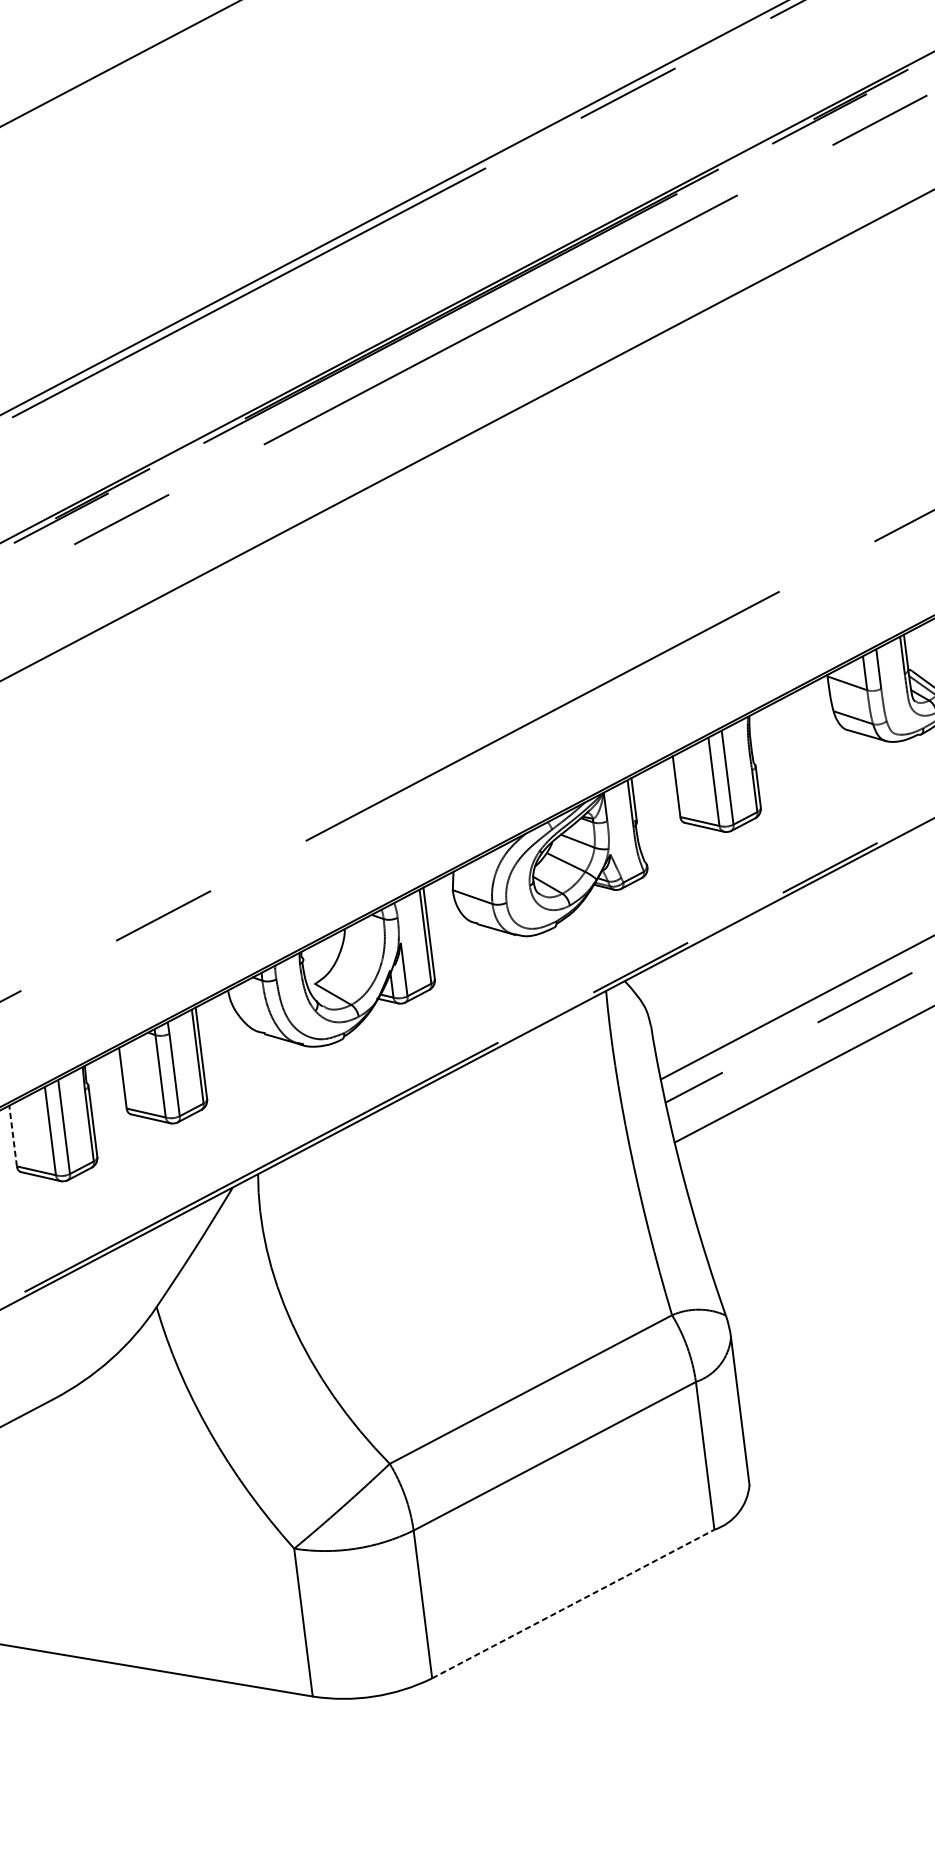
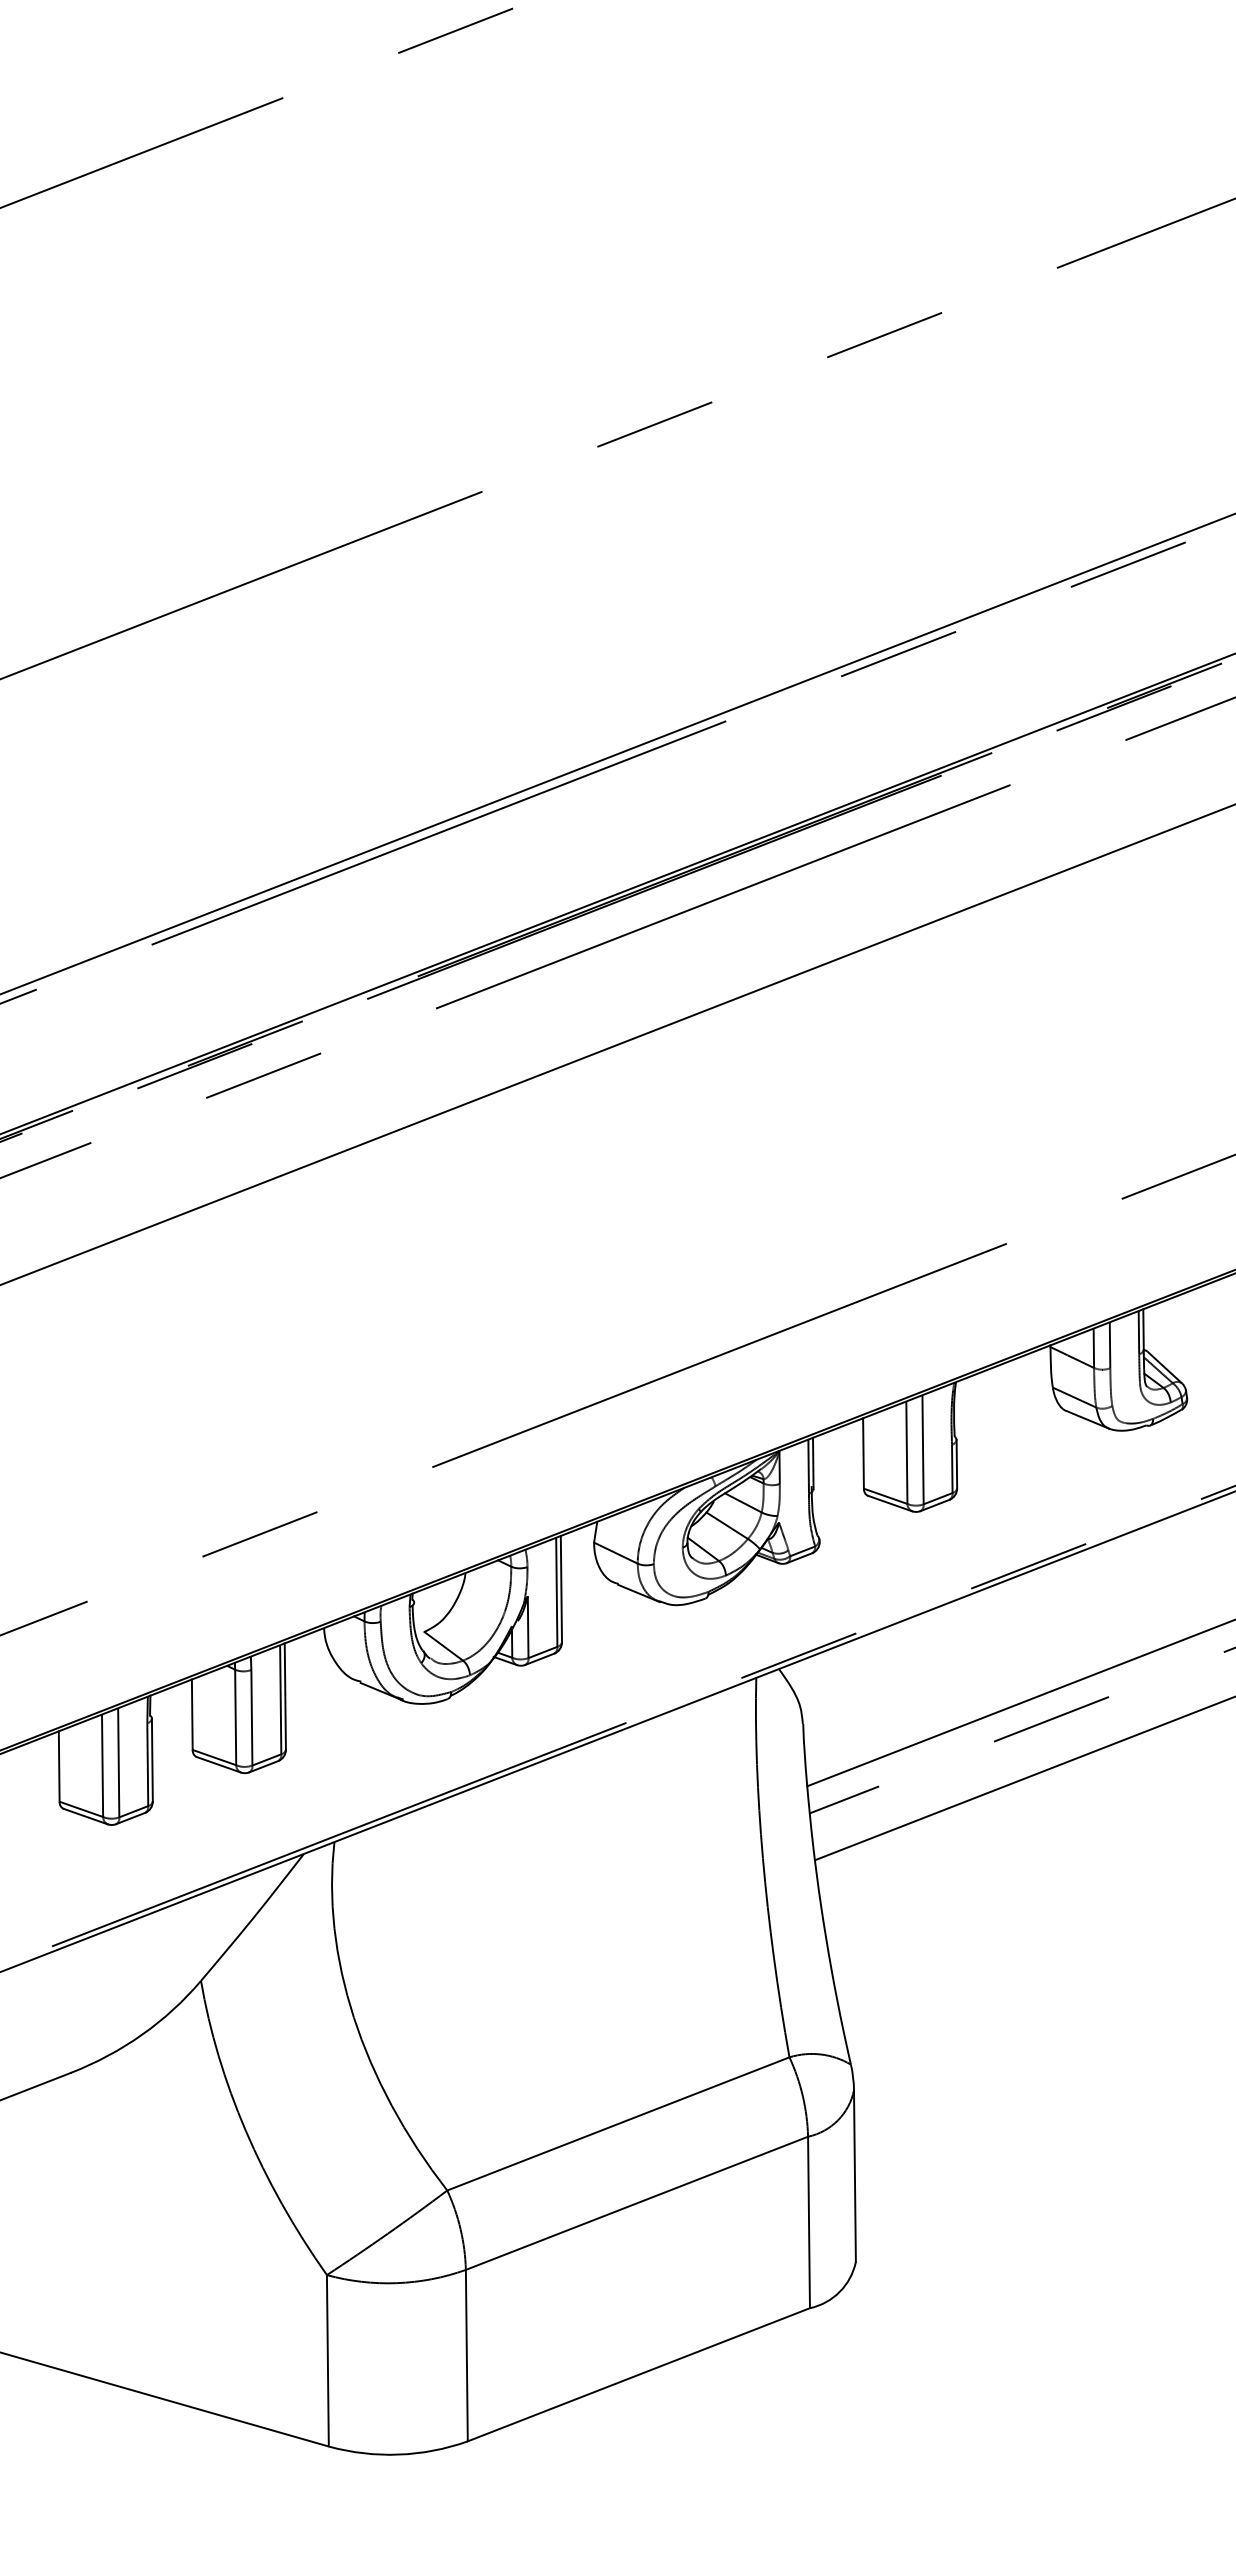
line: (13, 1135) -> (59, 1766), dashed -> solid
line: (572, 1603) -> (638, 2374), dashed -> solid

